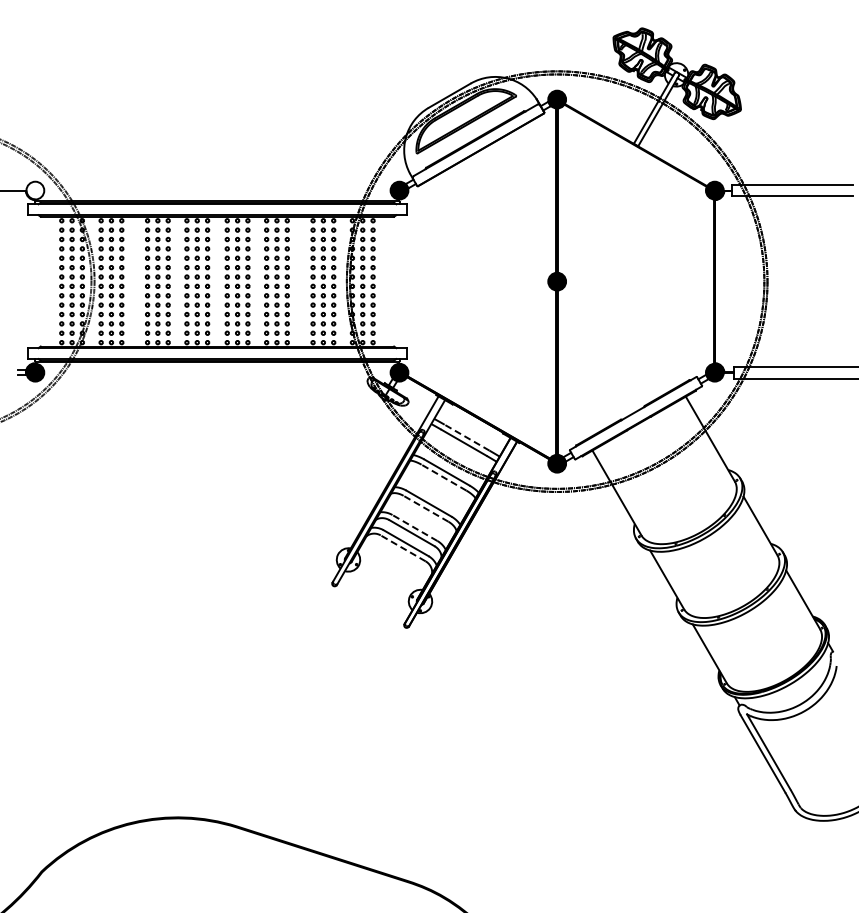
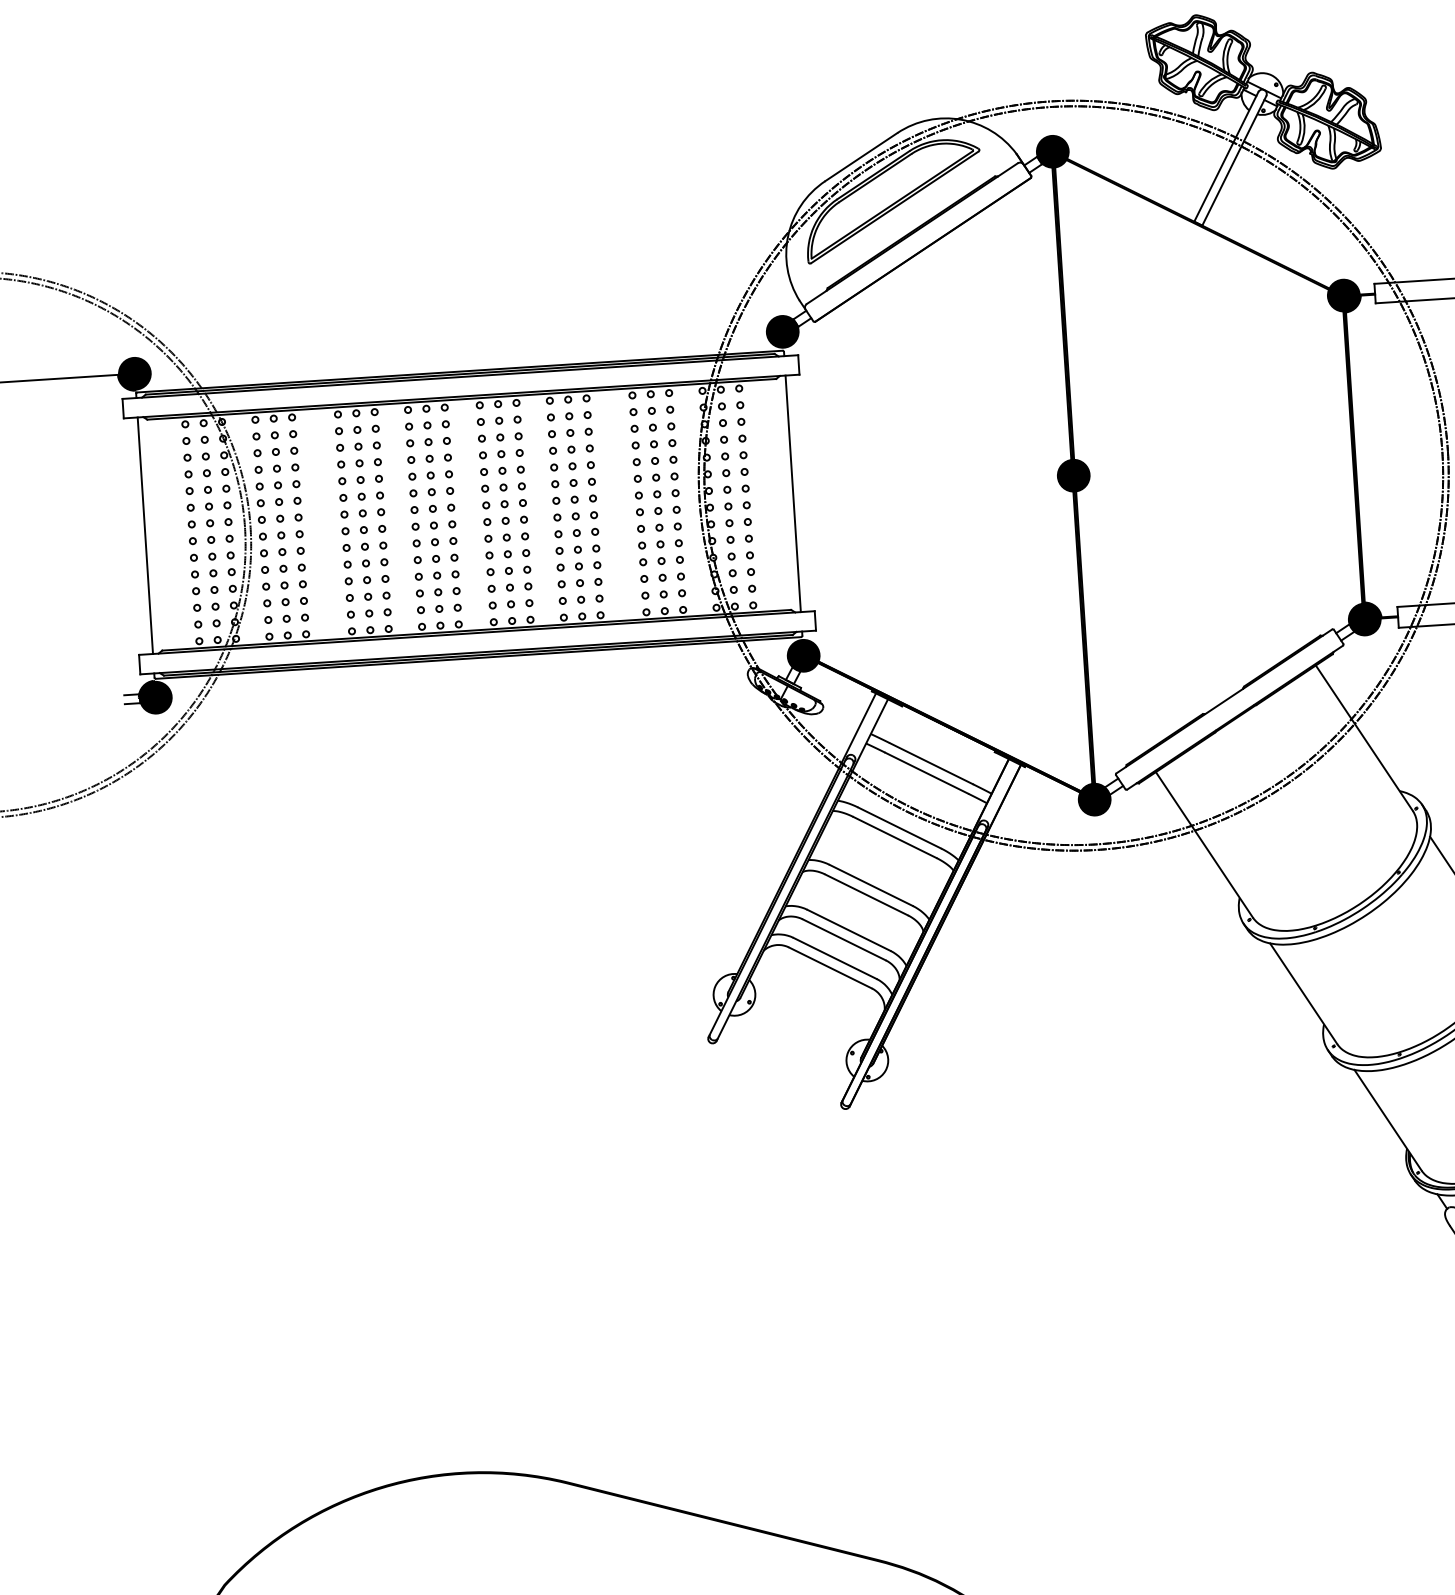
fill: (35, 190) -> (135, 373), added
line: (35, 281) -> (145, 535), added
line: (399, 281) -> (793, 493), added
line: (467, 437) -> (932, 763), dashed -> solid
line: (444, 477) -> (895, 837), dashed -> solid
line: (426, 508) -> (867, 894), dashed -> solid
line: (414, 528) -> (848, 931), dashed -> solid
line: (403, 548) -> (831, 968), dashed -> solid

